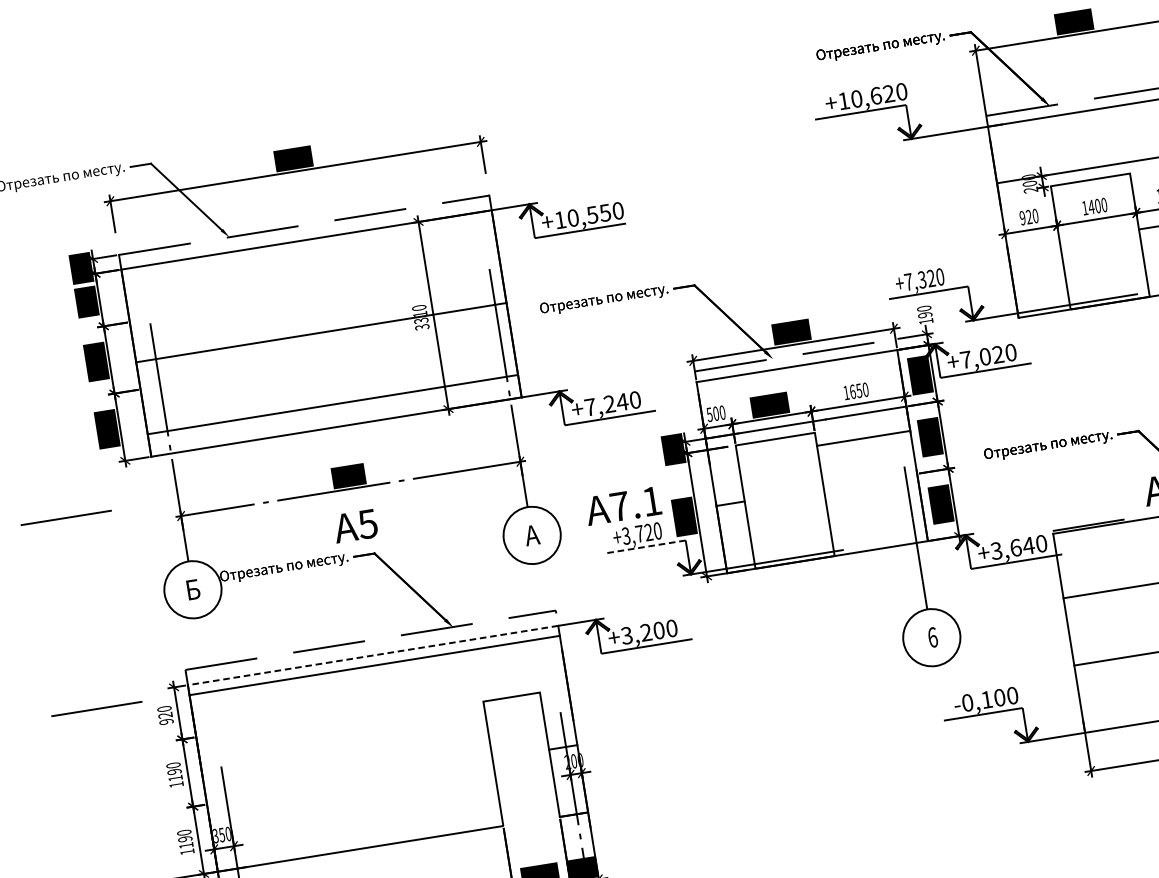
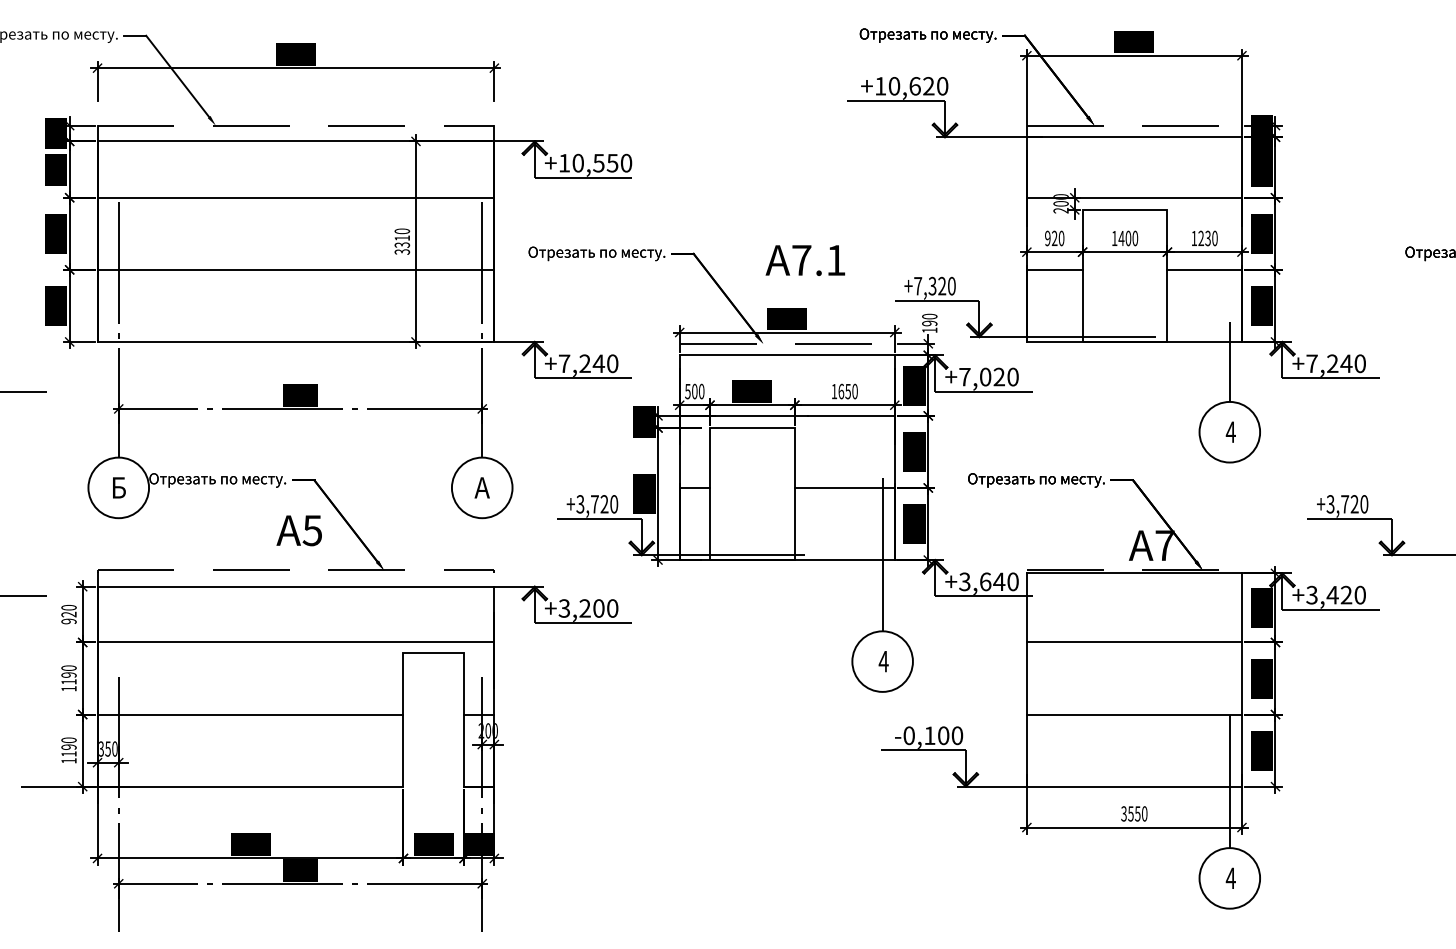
line: (1033, 246) -> (1054, 269), added
line: (320, 332) -> (295, 197), moved
line: (332, 404) -> (295, 269), moved
line: (863, 437) -> (844, 487), moved
text: (623, 506) -> (805, 260), moved
text: (354, 526) -> (298, 530), moved
line: (645, 546) -> (598, 518), dashed -> solid
text: (932, 637) -> (883, 661), 6 -> 4
line: (372, 655) -> (295, 586), dashed -> solid
line: (374, 665) -> (295, 642), moved
line: (348, 781) -> (249, 714), added

